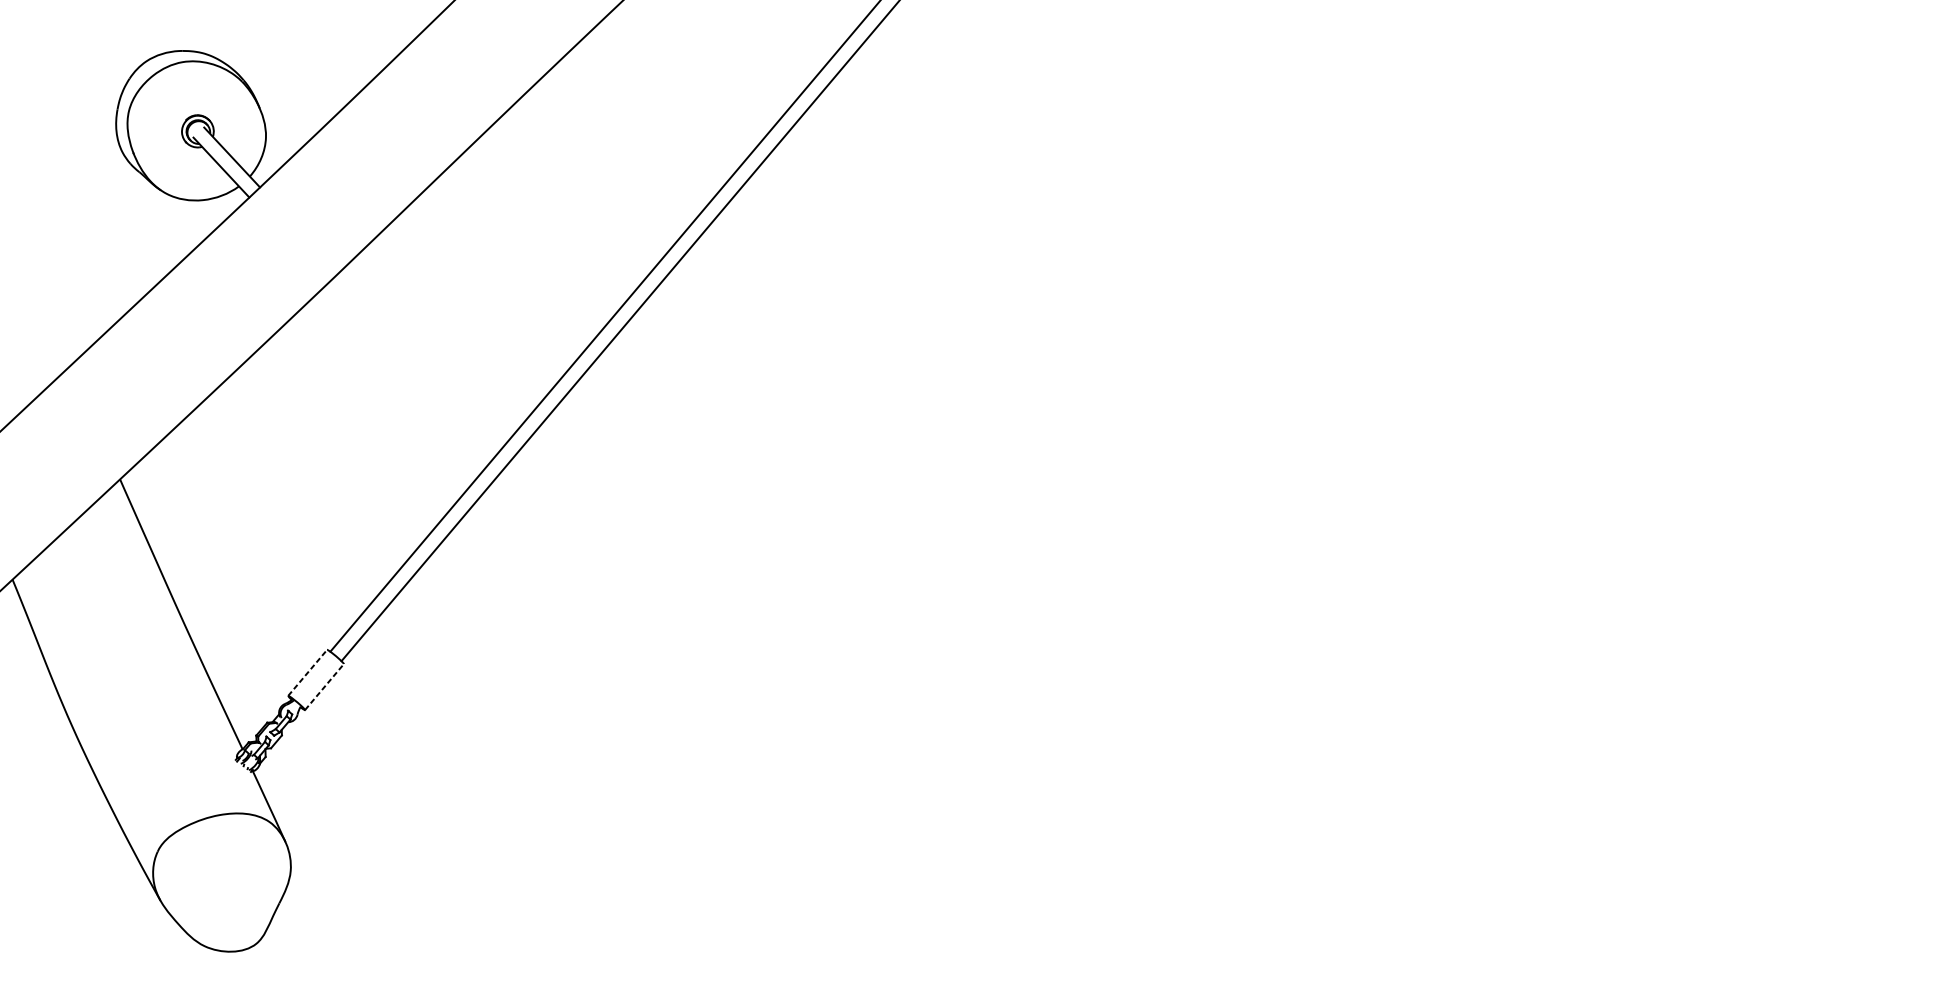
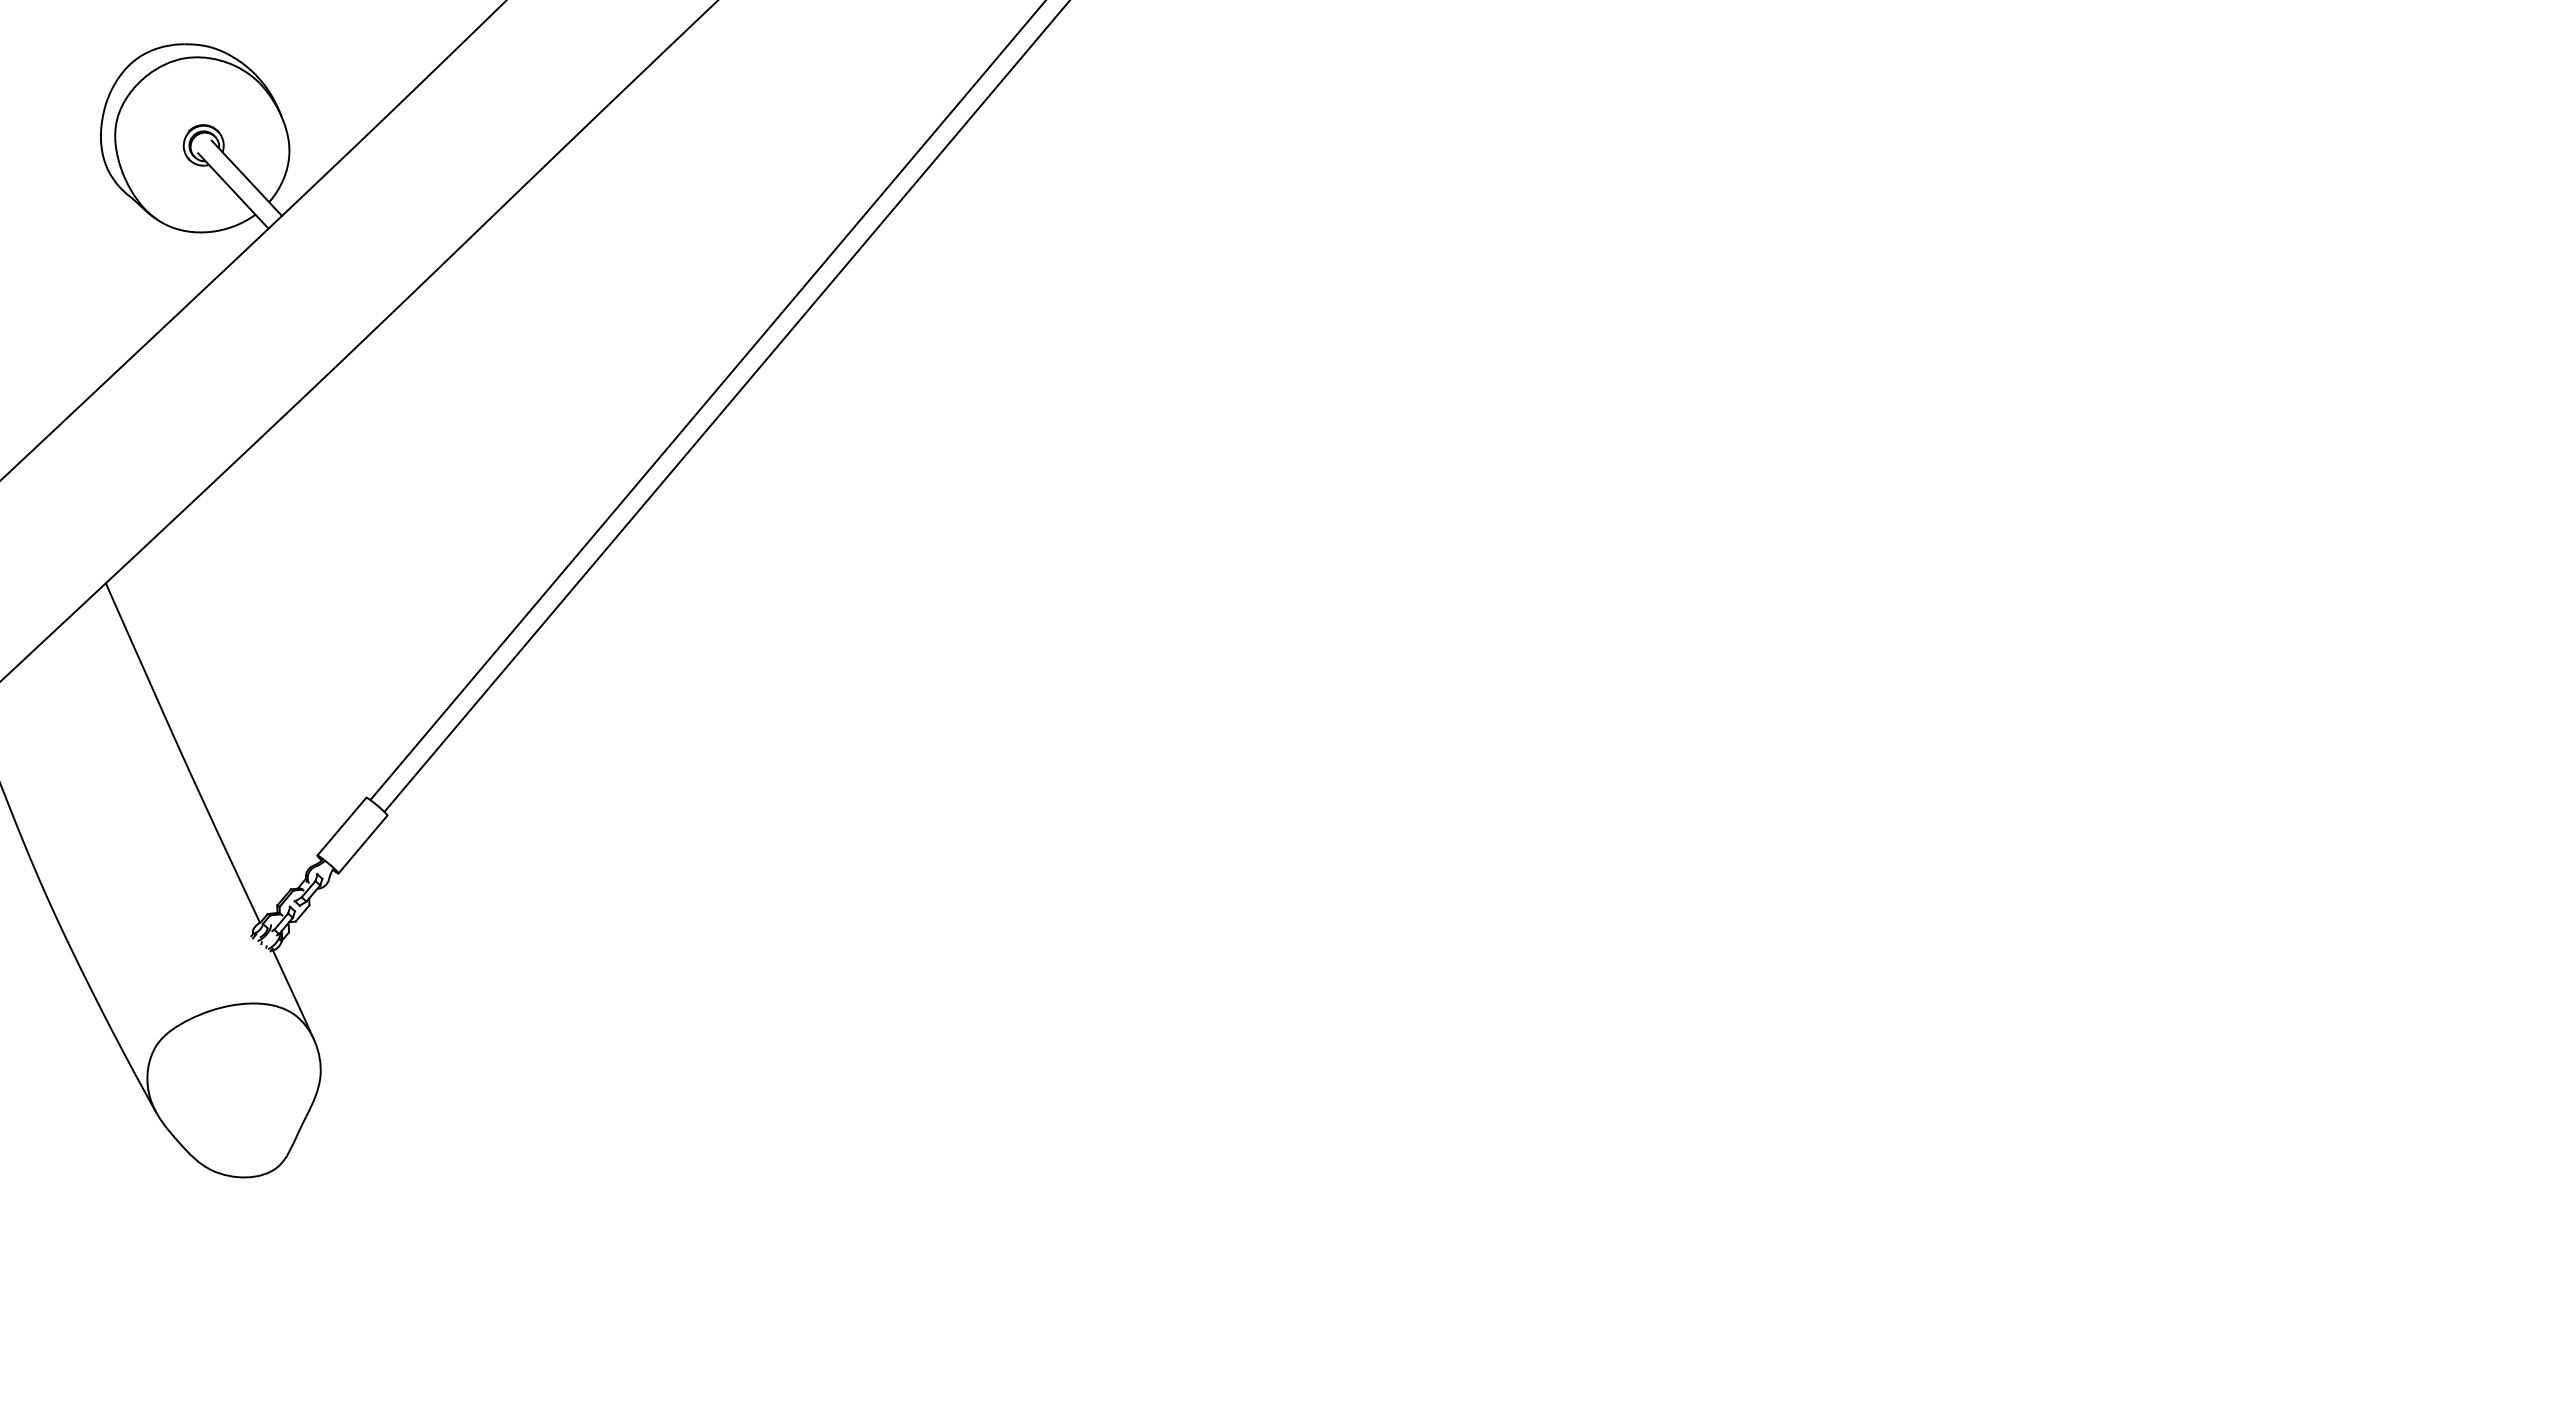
line: (307, 672) -> (341, 826), dashed -> solid
line: (324, 687) -> (363, 844), dashed -> solid

